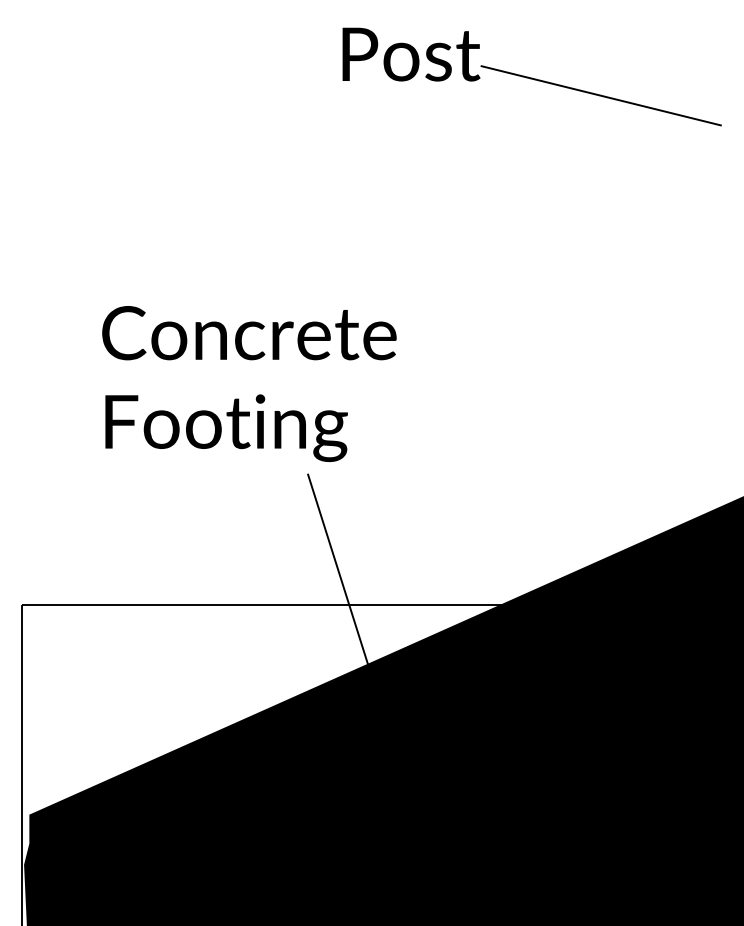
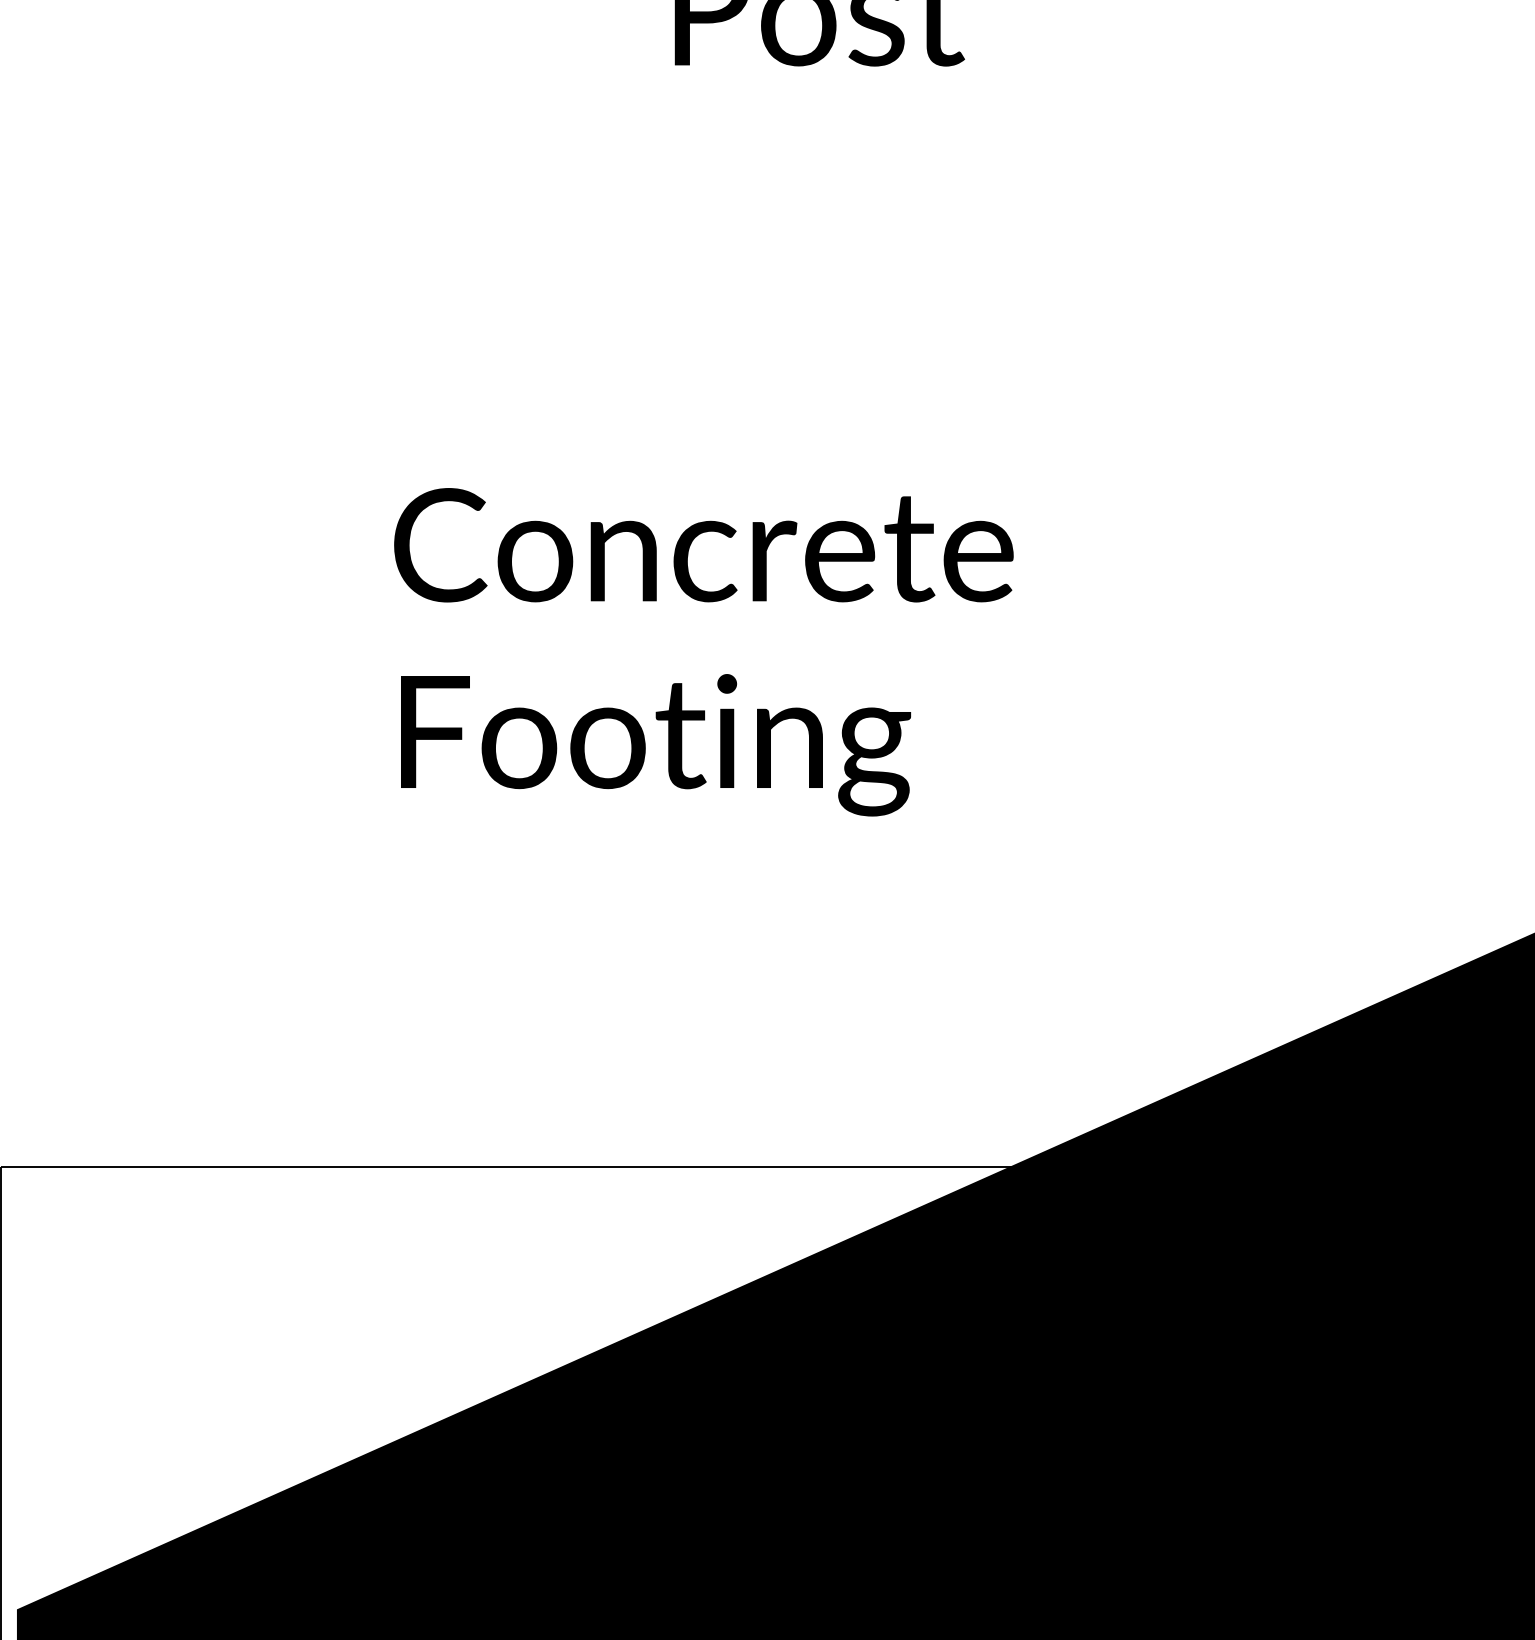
line: (600, 95) -> (1217, 95), removed
text: (249, 383) -> (704, 651), moved
line: (338, 569) -> (666, 1092), removed

